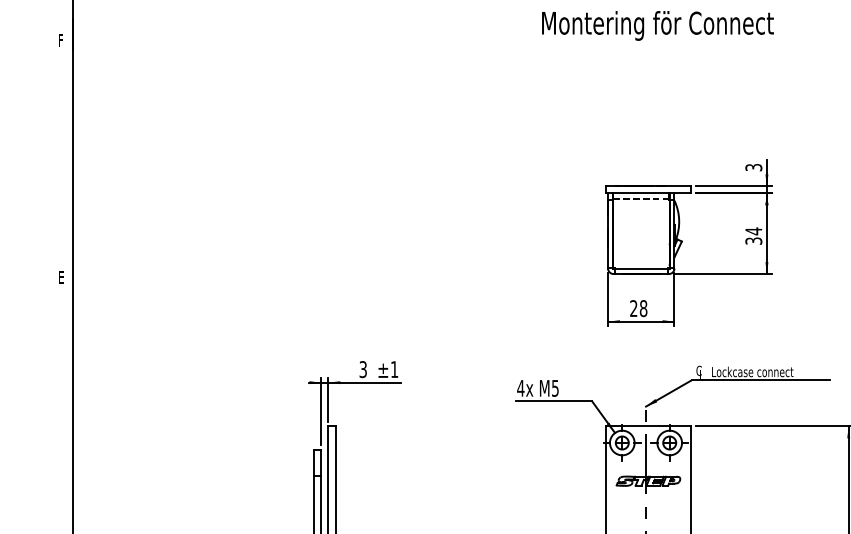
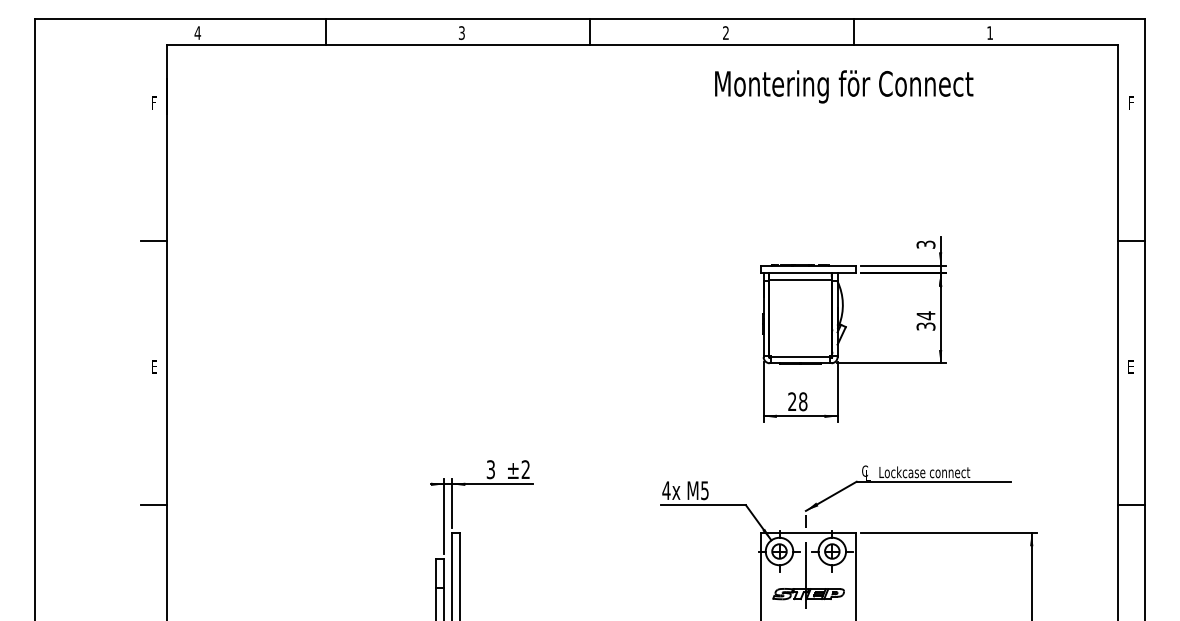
text: (658, 25) -> (844, 86), moved
line: (61, 163) -> (154, 240), added
line: (641, 198) -> (800, 279), dashed -> solid
text: (394, 369) -> (525, 469), ±1 -> ±2
line: (61, 400) -> (154, 504), added

